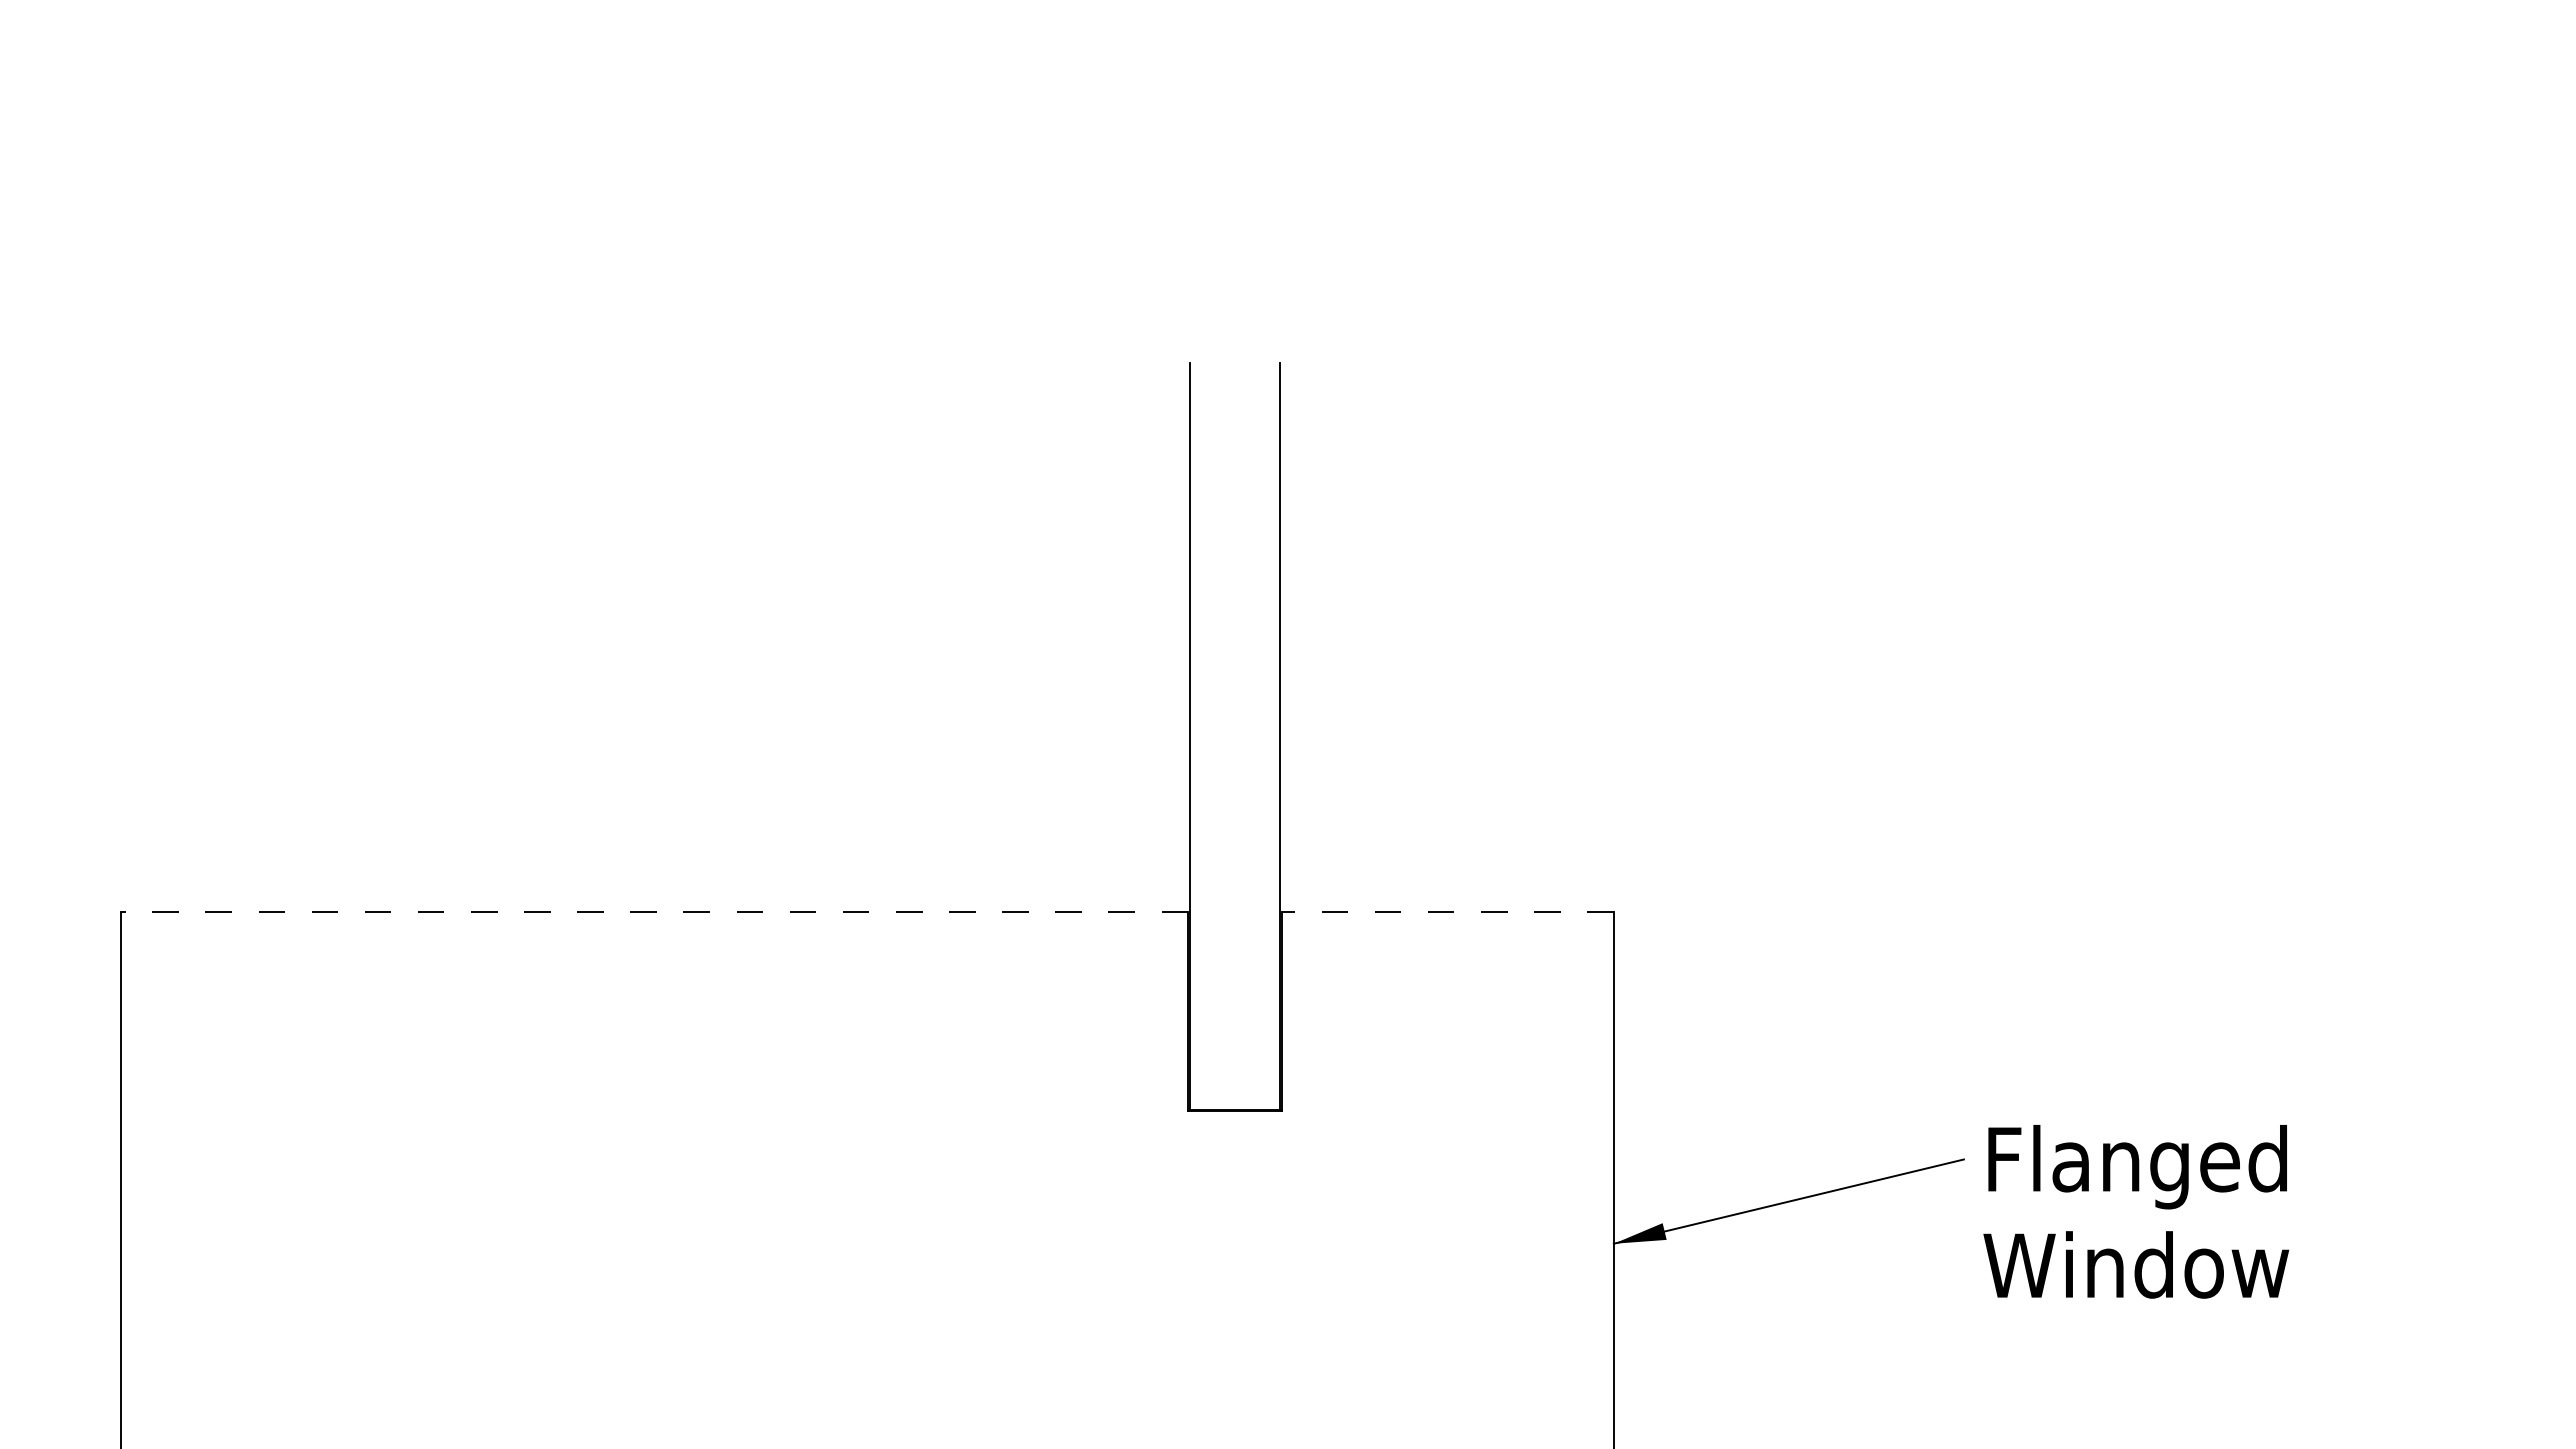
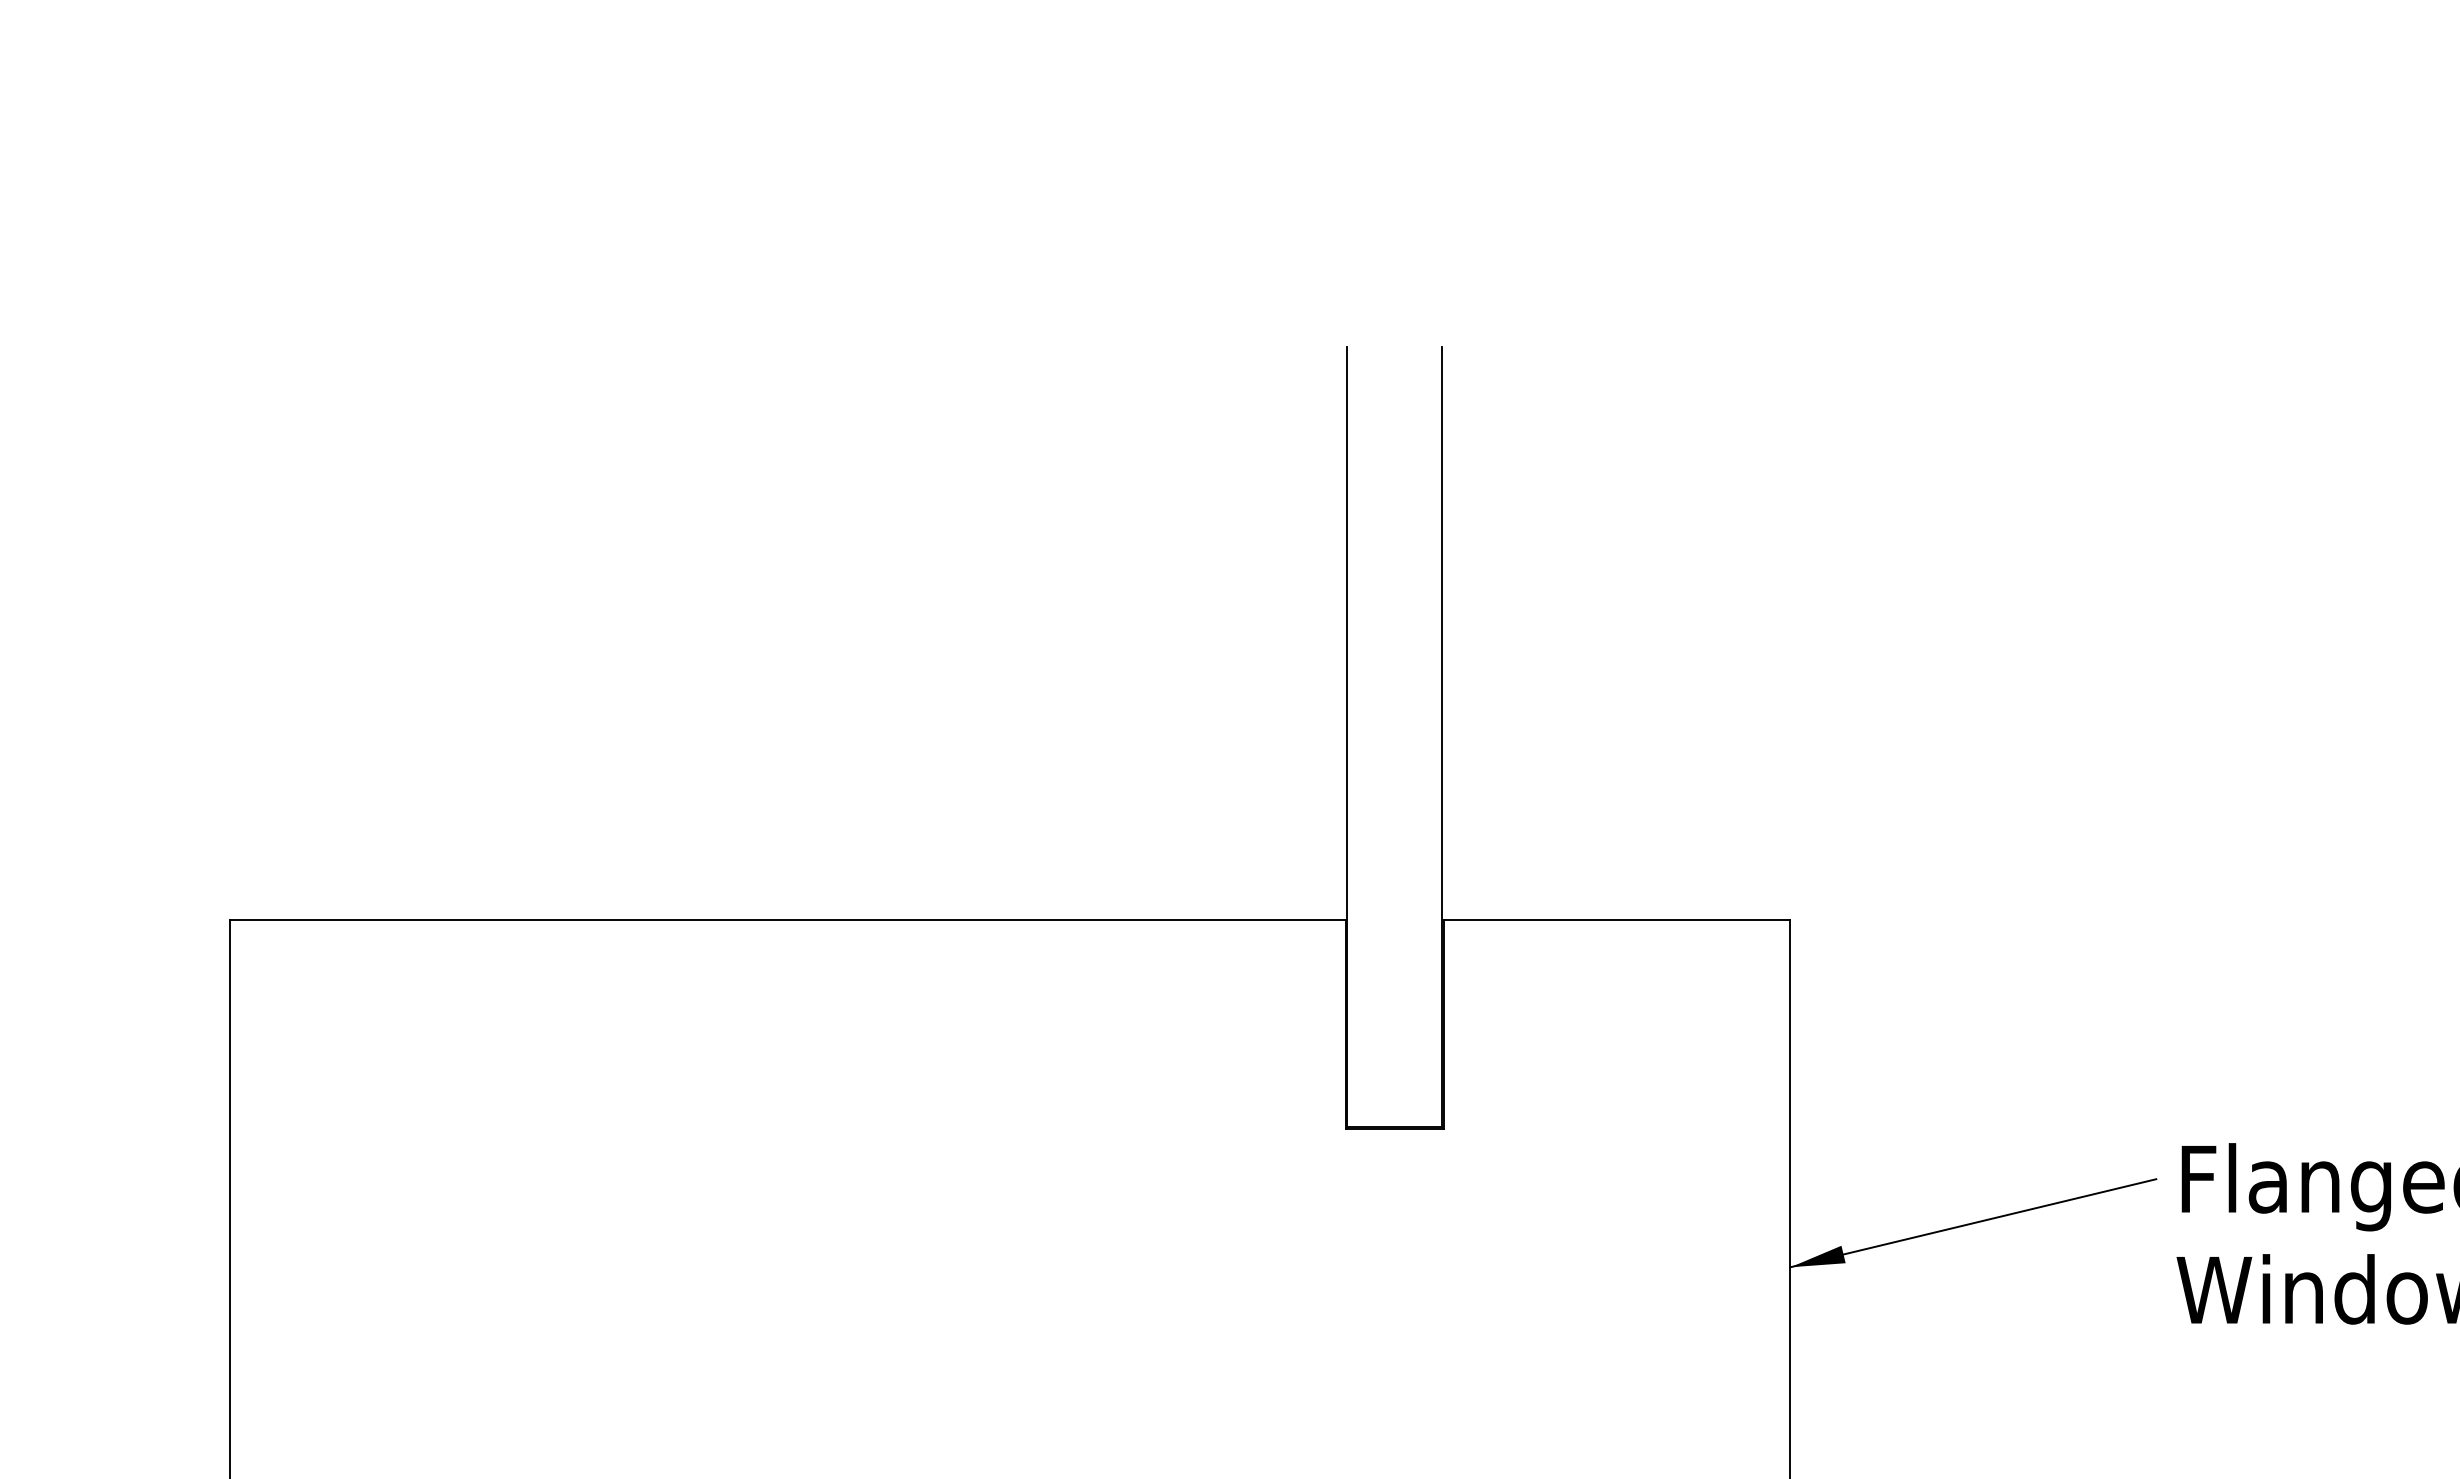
line: (654, 911) -> (788, 920), dashed -> solid
line: (1447, 911) -> (1616, 920), dashed -> solid

